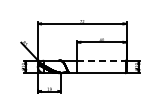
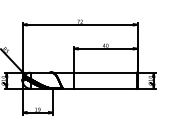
line: (102, 60) -> (106, 72), dashed -> solid

